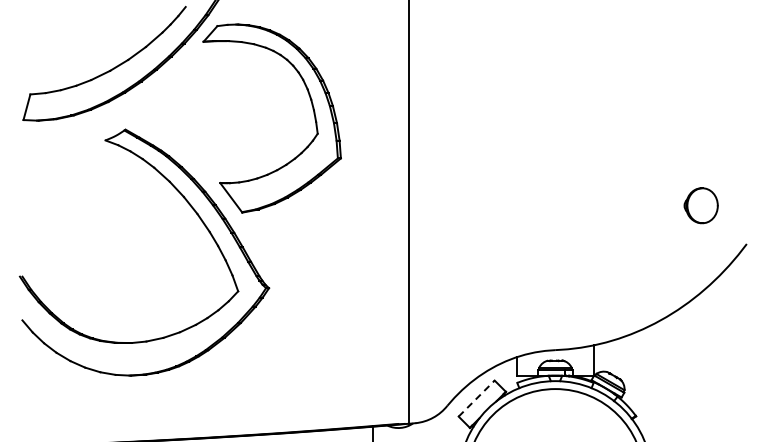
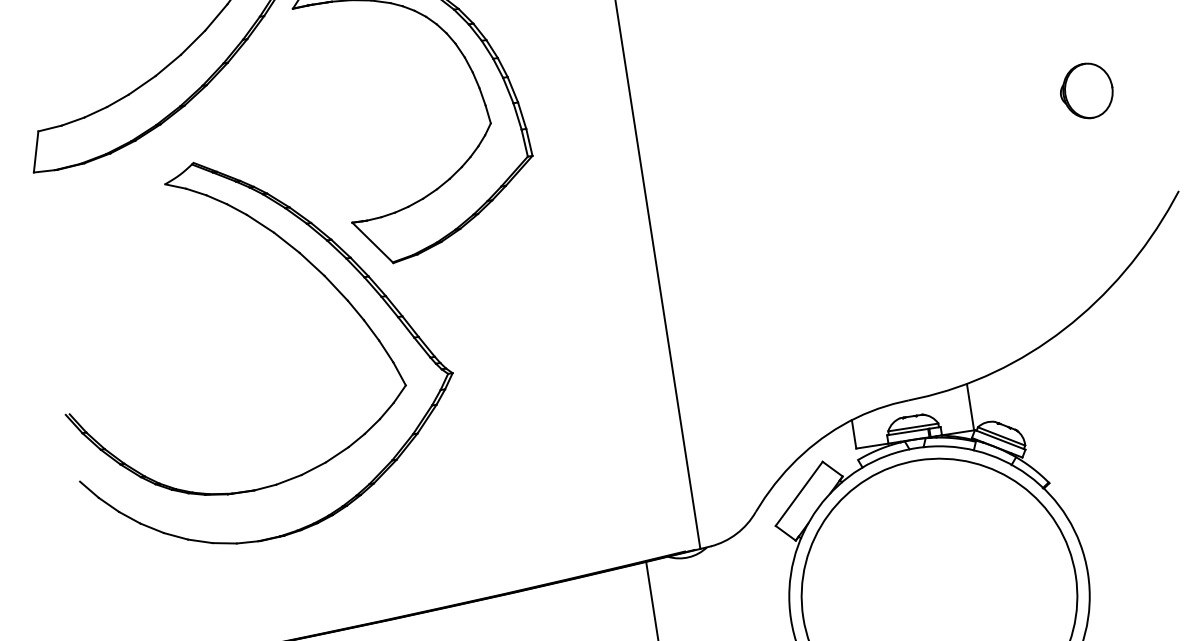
part: (700, 205) -> (1085, 90), moved
line: (477, 398) -> (800, 493), dashed -> solid

